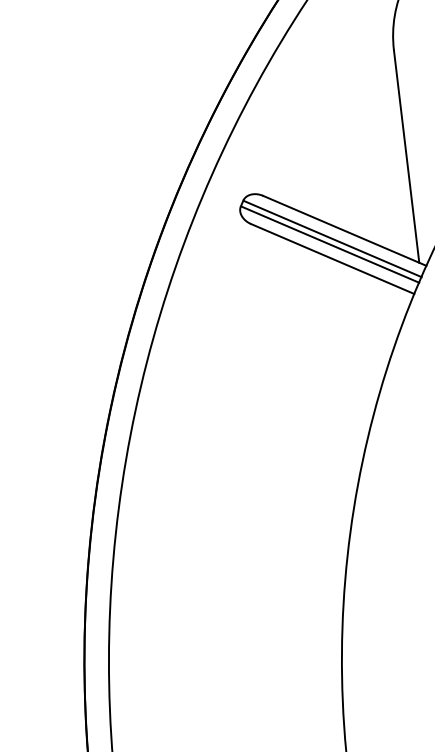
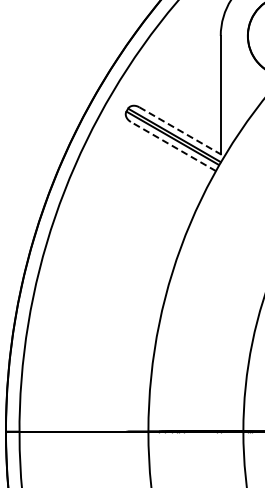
line: (345, 231) -> (182, 132), solid -> dashed
line: (332, 258) -> (173, 146), solid -> dashed

